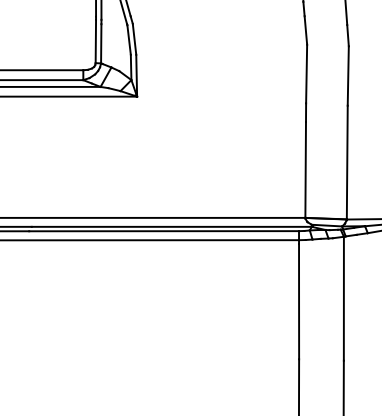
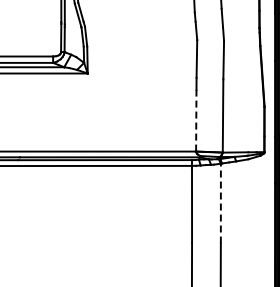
line: (306, 169) -> (196, 120), solid -> dashed
line: (343, 298) -> (220, 203), solid -> dashed

